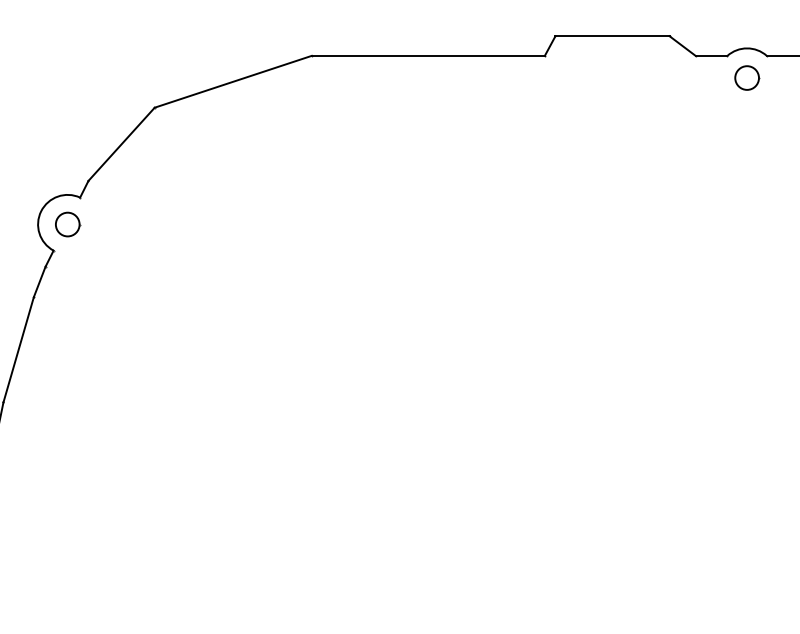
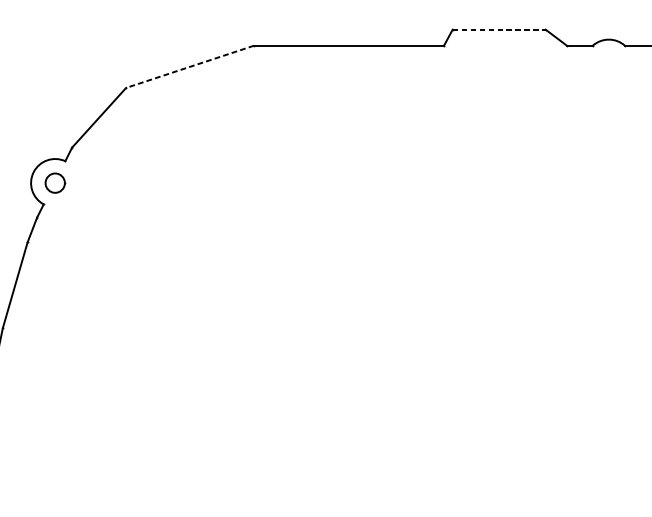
line: (613, 36) -> (499, 29), solid -> dashed
part: (747, 77) -> (609, 63), removed
line: (233, 81) -> (190, 66), solid -> dashed

